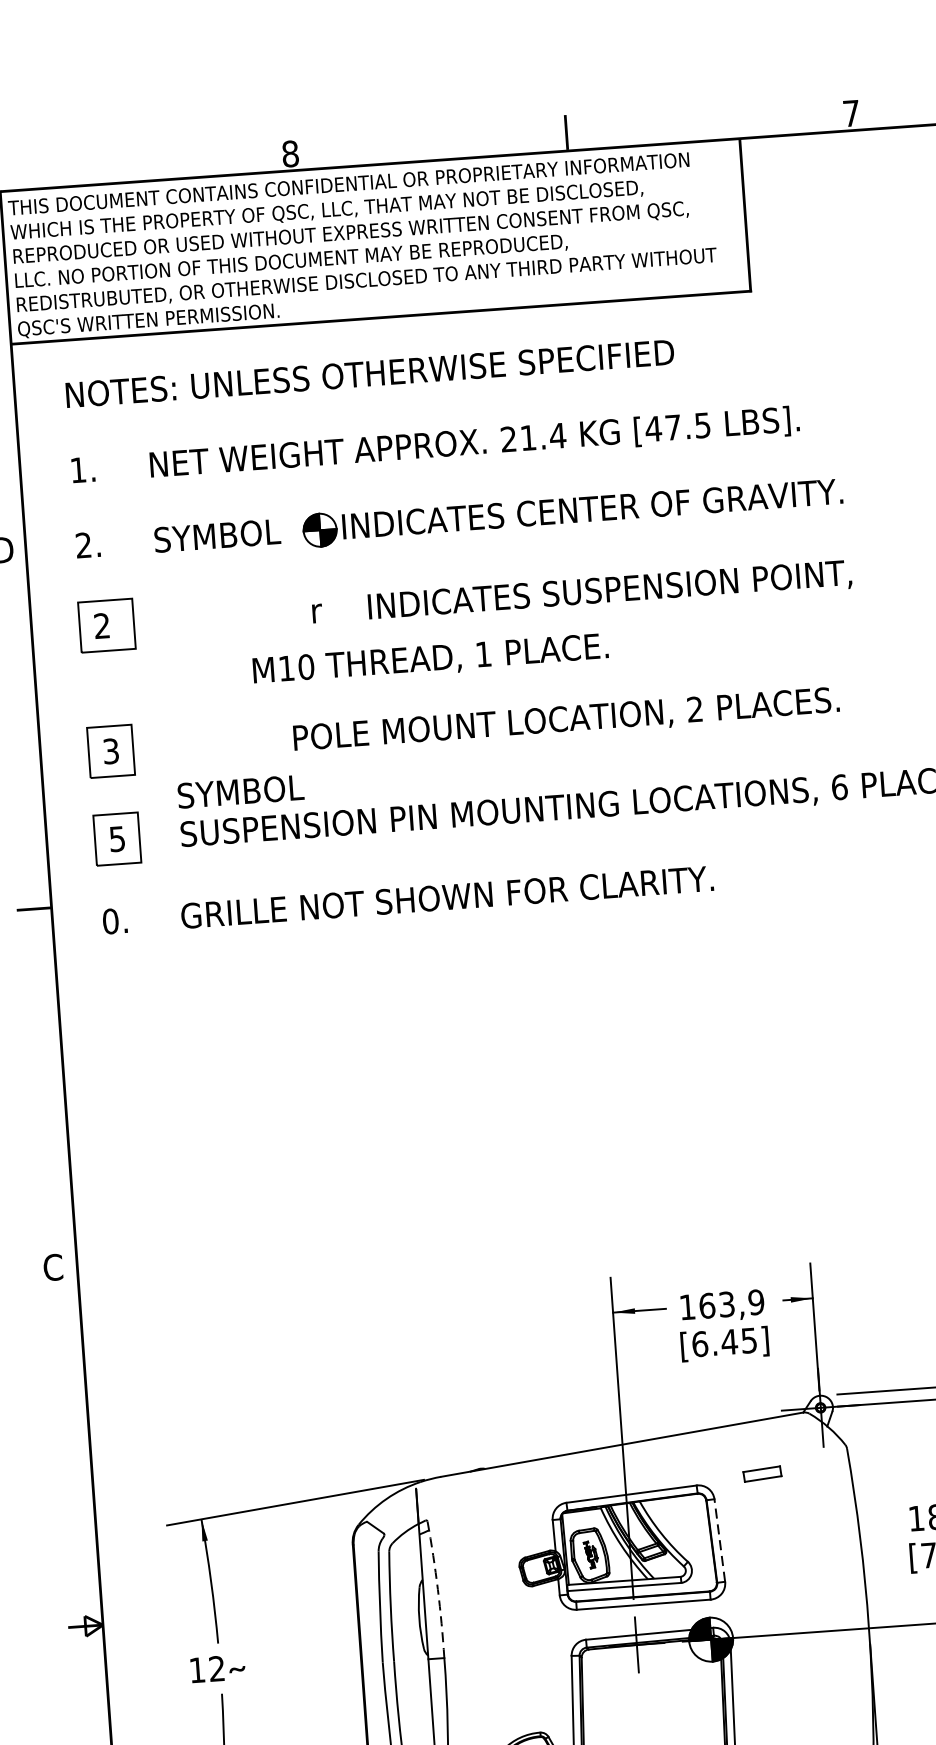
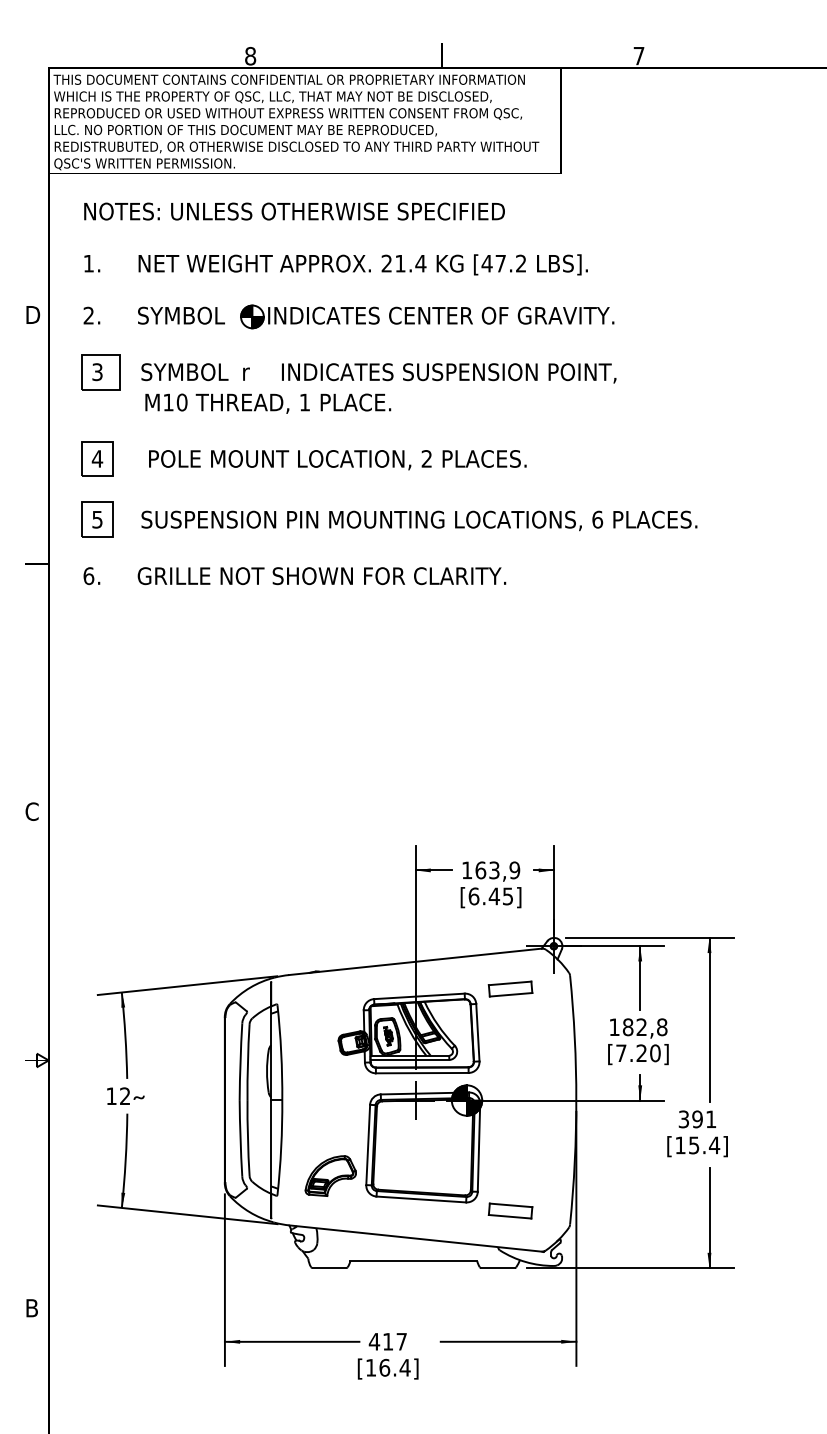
text: (703, 425) -> (521, 263), [47.5 -> [47.2
text: (102, 626) -> (97, 372), 2 -> 3
text: (431, 659) -> (268, 403), moved
text: (566, 720) -> (337, 460), moved
text: (111, 750) -> (97, 458), 3 -> 4
text: (240, 792) -> (184, 372), moved
text: (110, 920) -> (88, 575), 0. -> 6.
part: (762, 1473) -> (510, 988), size x1.67
line: (719, 1540) -> (477, 1032), dashed -> solid
arc: (438, 1589) -> (281, 1052), dashed -> solid

